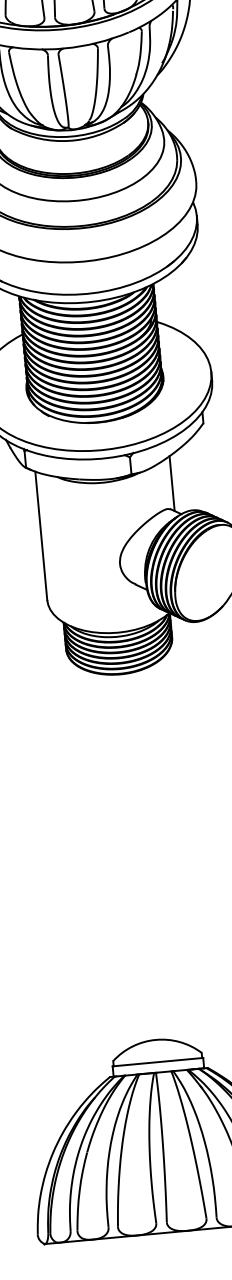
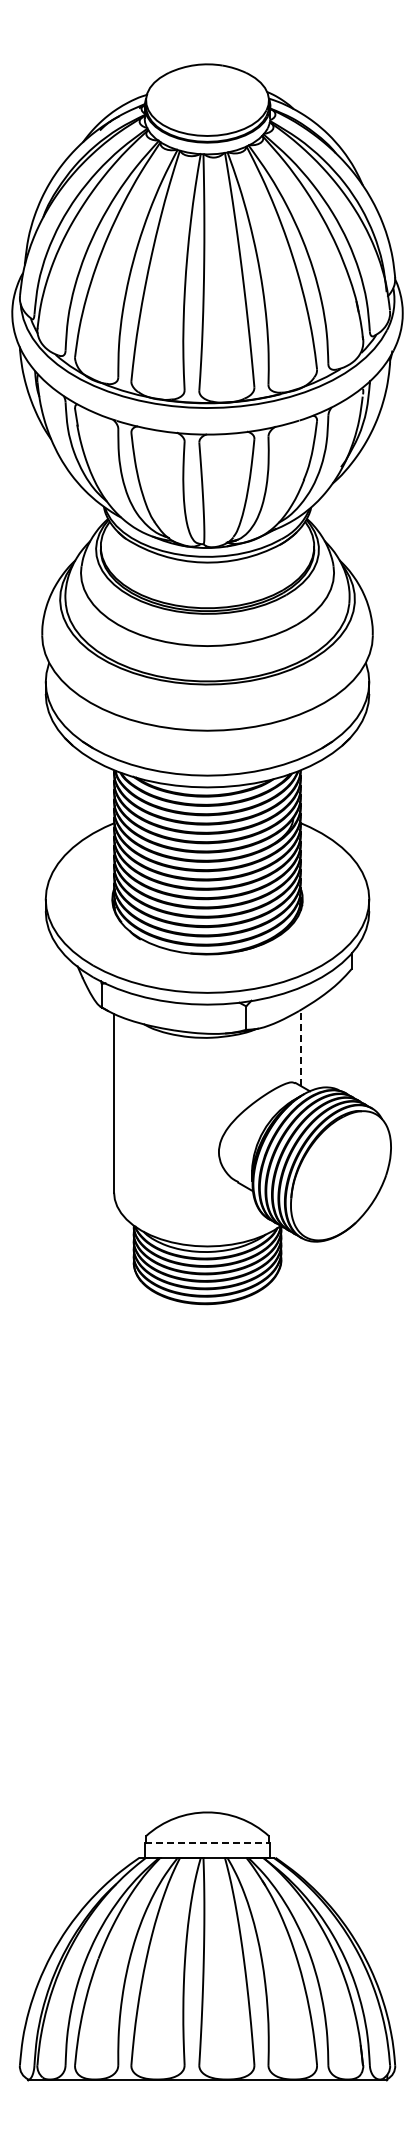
line: (172, 483) -> (301, 1047), solid -> dashed
line: (157, 1062) -> (207, 1843), solid -> dashed

